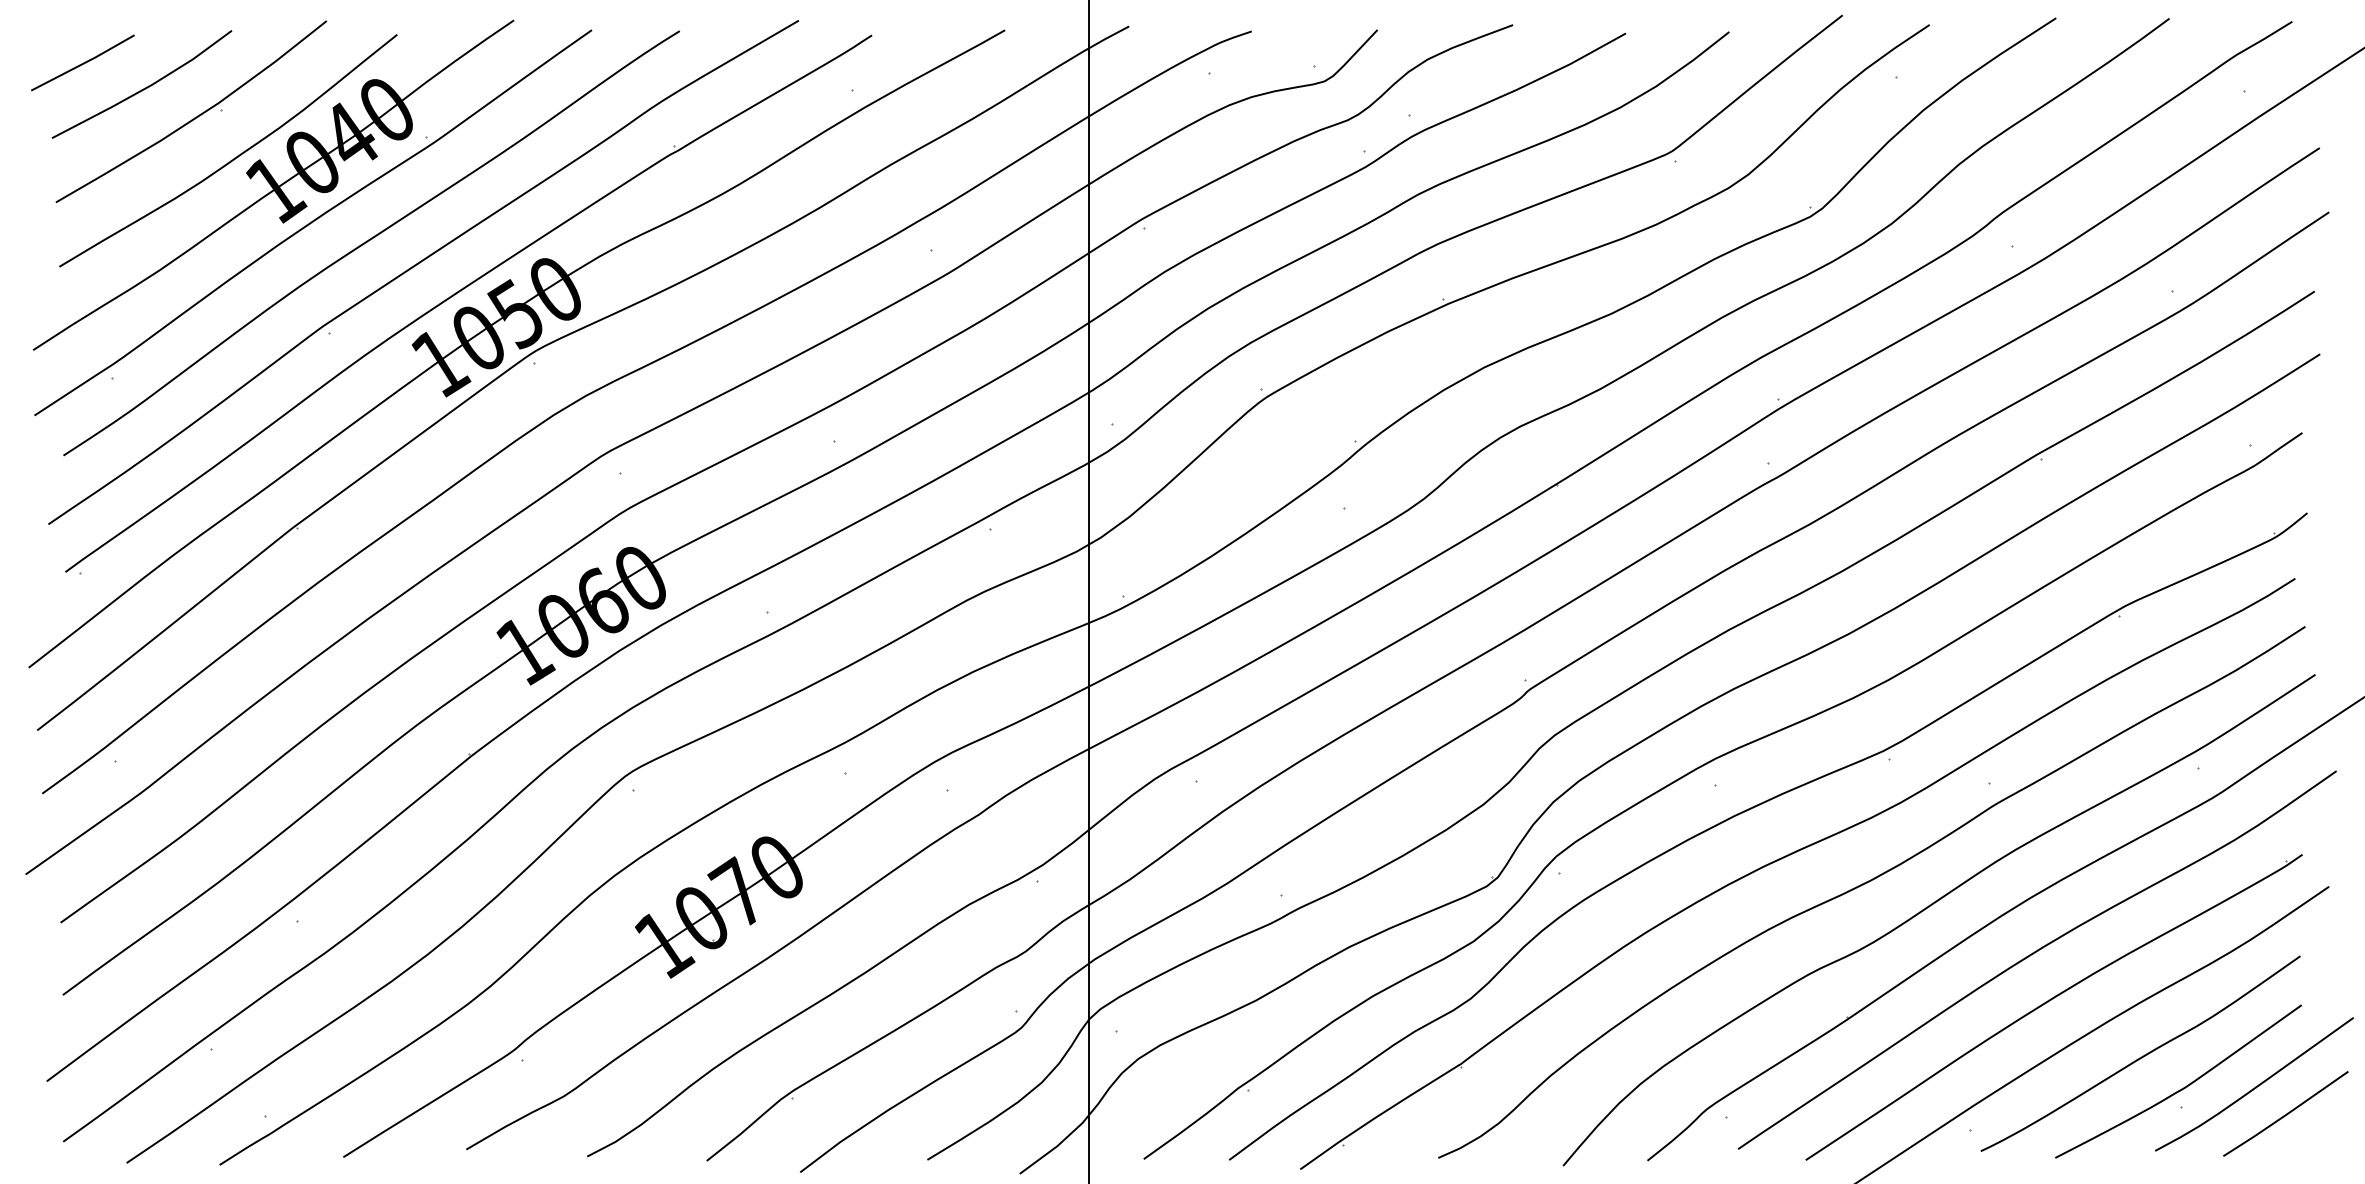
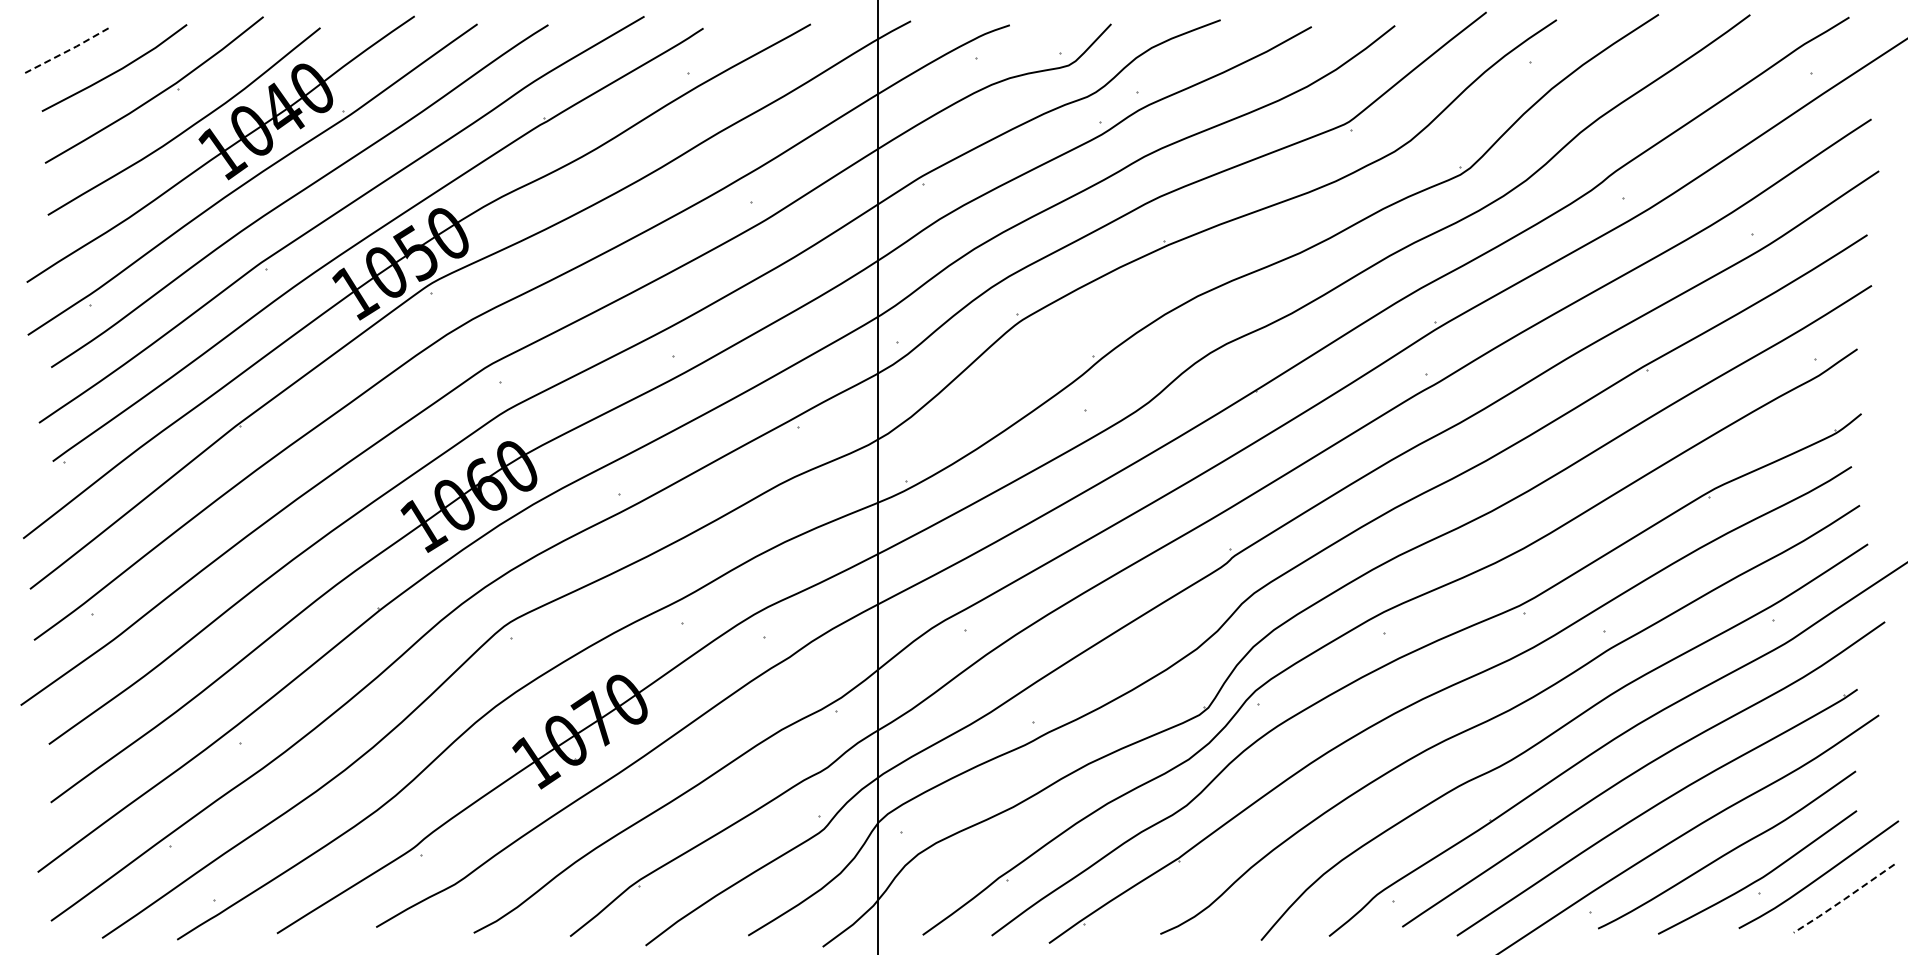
line: (83, 63) -> (67, 51), solid -> dashed
line: (2286, 1115) -> (1844, 899), solid -> dashed

